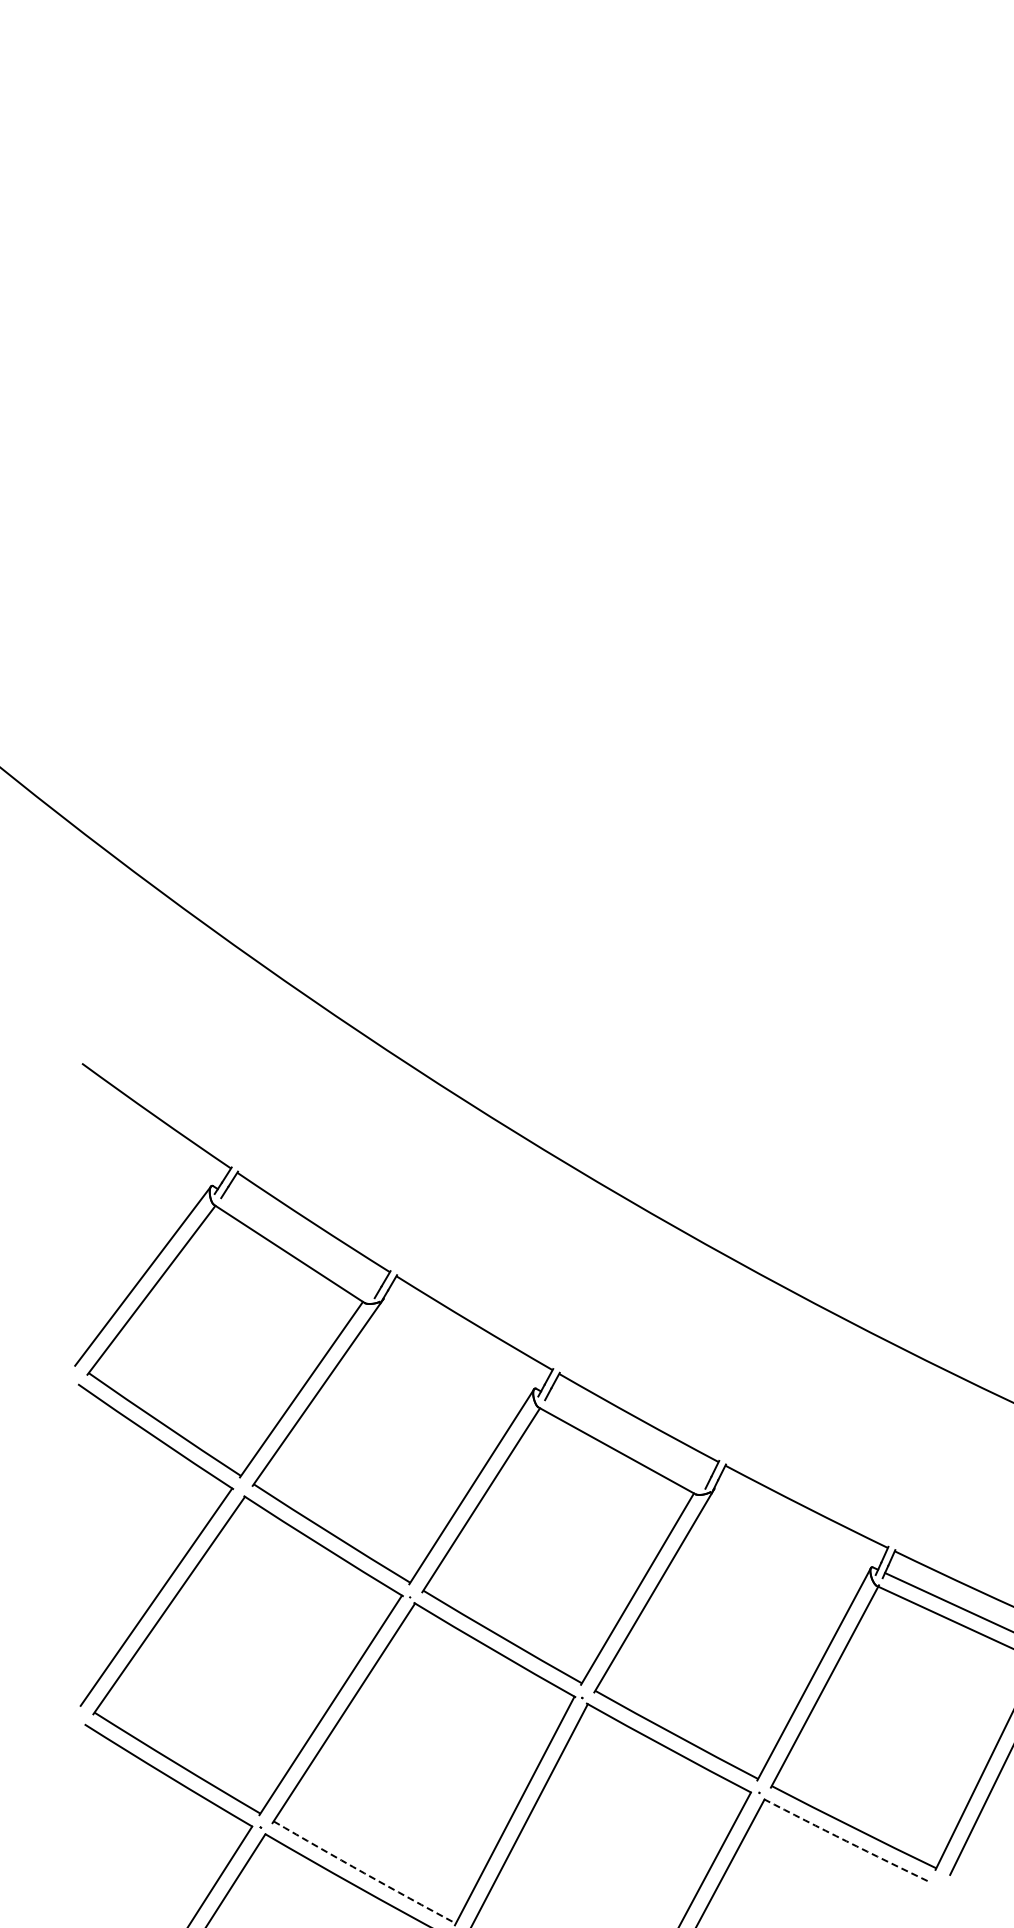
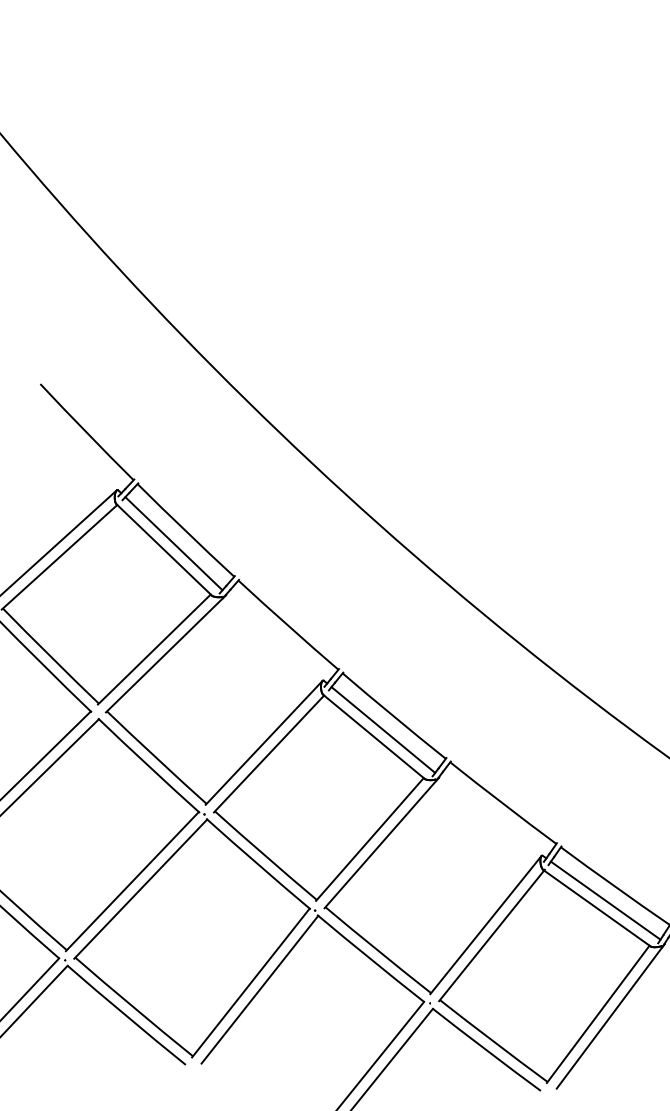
line: (300, 1243) -> (173, 543), added
line: (627, 1439) -> (383, 730), added
arc: (846, 1841) -> (486, 1050), dashed -> solid
arc: (364, 1873) -> (133, 1007), dashed -> solid

